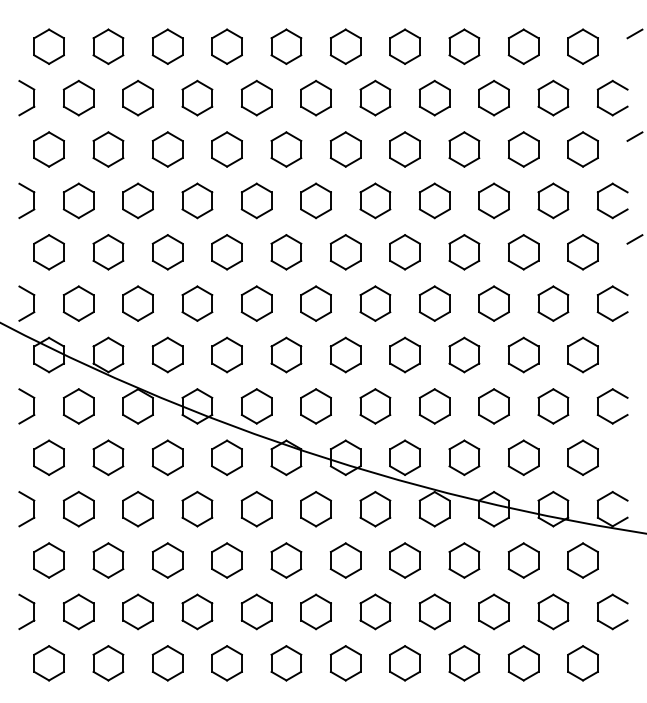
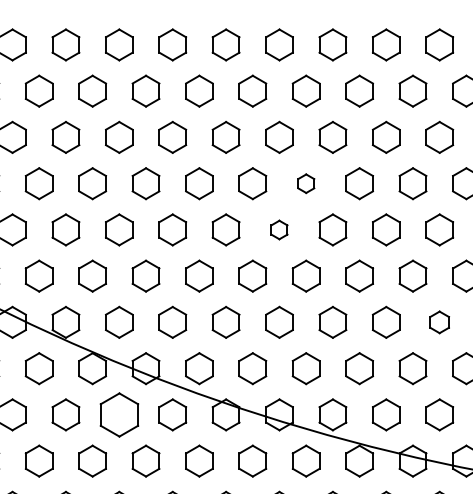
part: (375, 200) -> (306, 183), size x0.6
part: (345, 252) -> (279, 230), size x0.6
part: (523, 354) -> (439, 321), size x0.7
part: (167, 457) -> (119, 414), size x1.4

